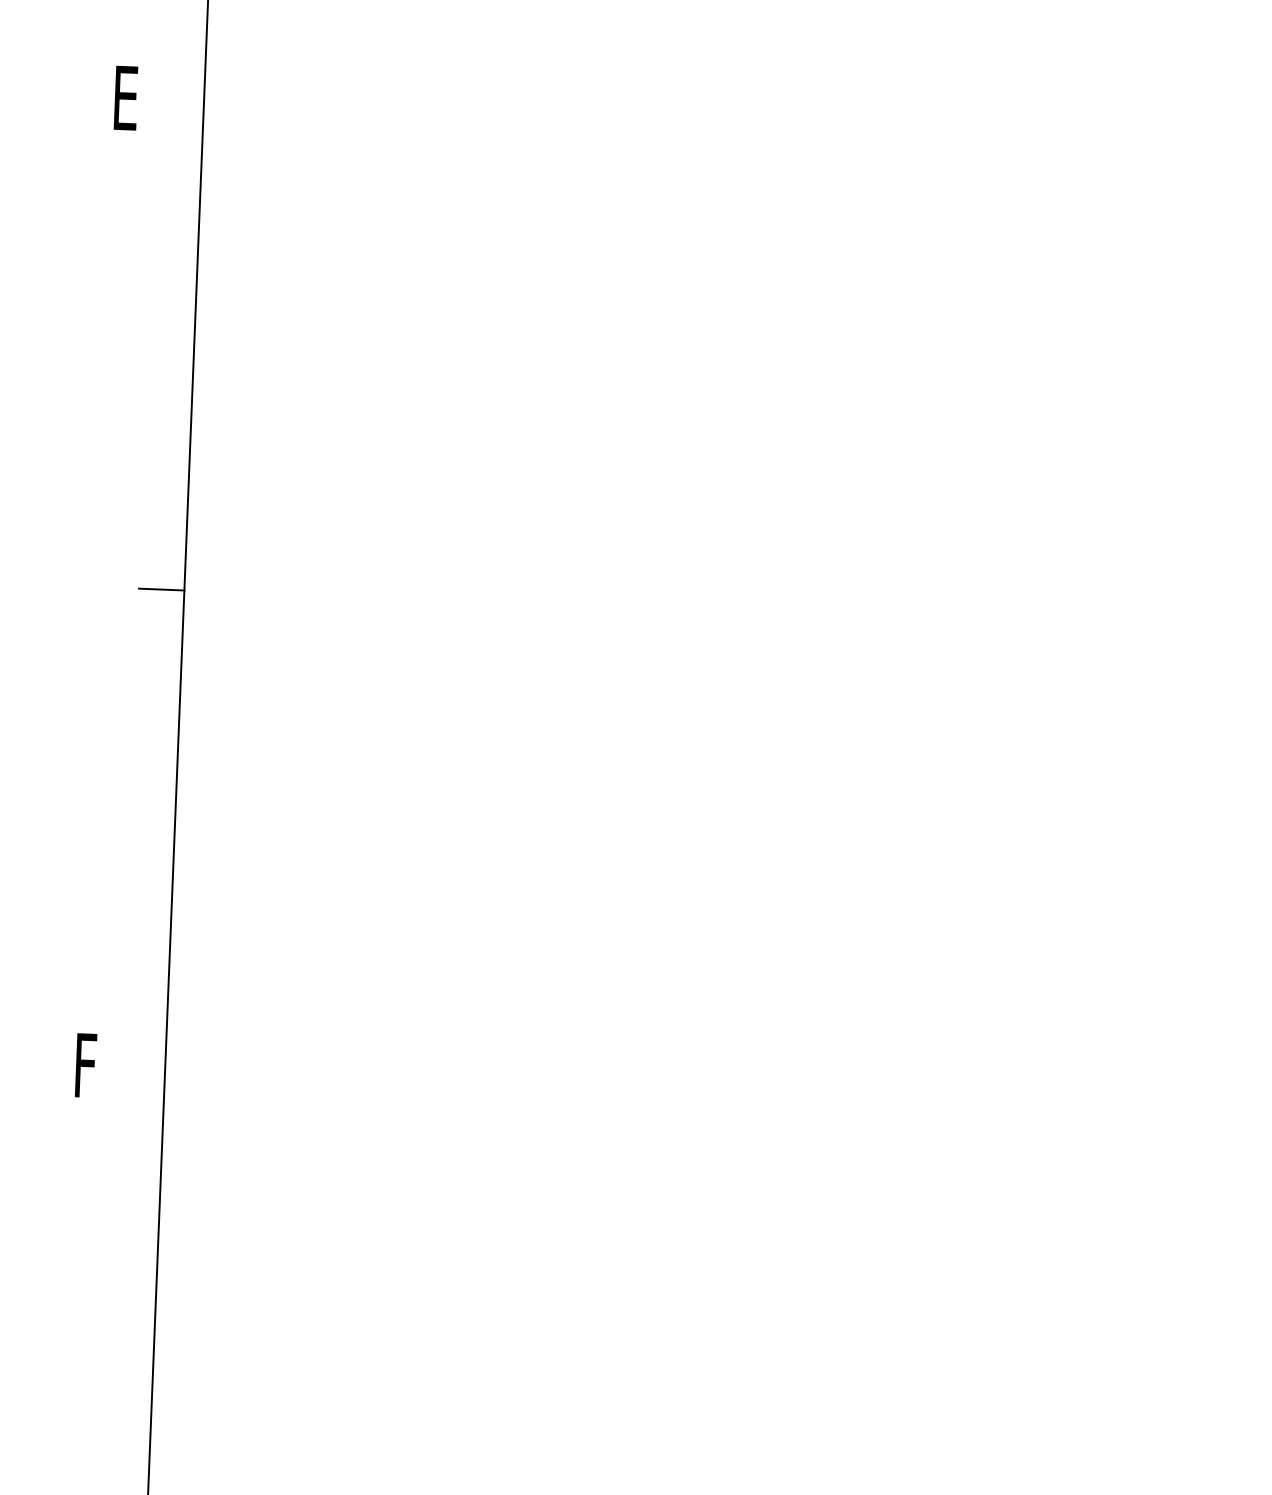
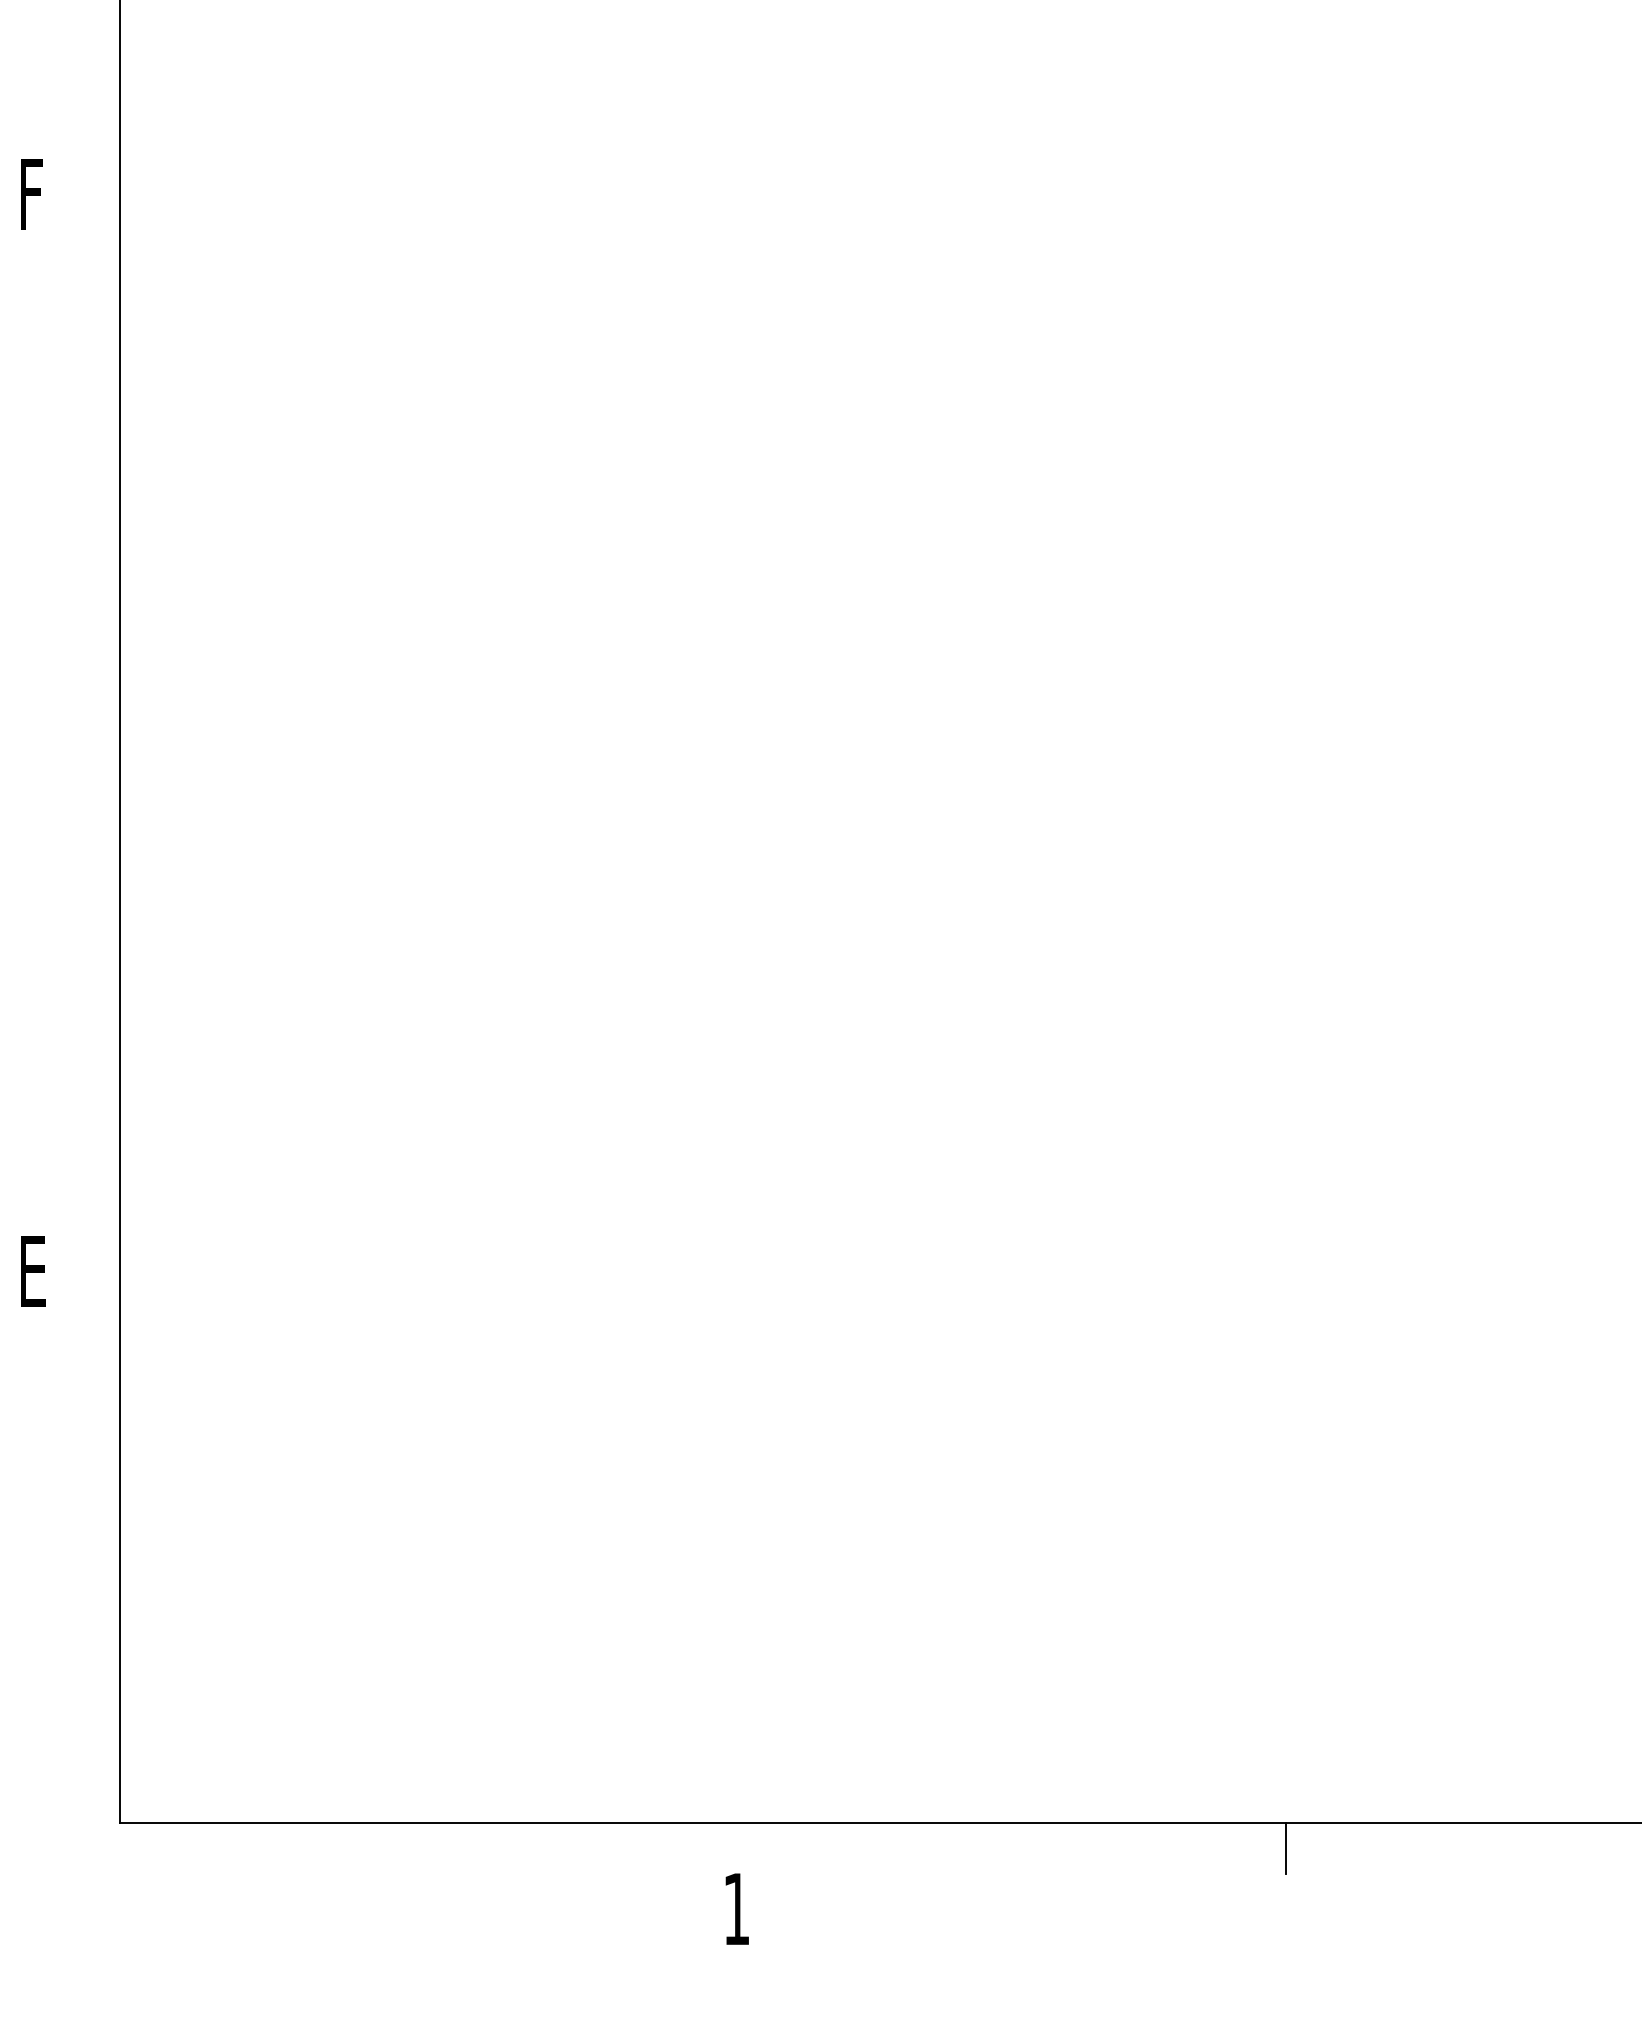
text: (128, 98) -> (35, 194), E -> F
line: (161, 589) -> (94, 738), removed
text: (89, 1065) -> (35, 1271), F -> E

